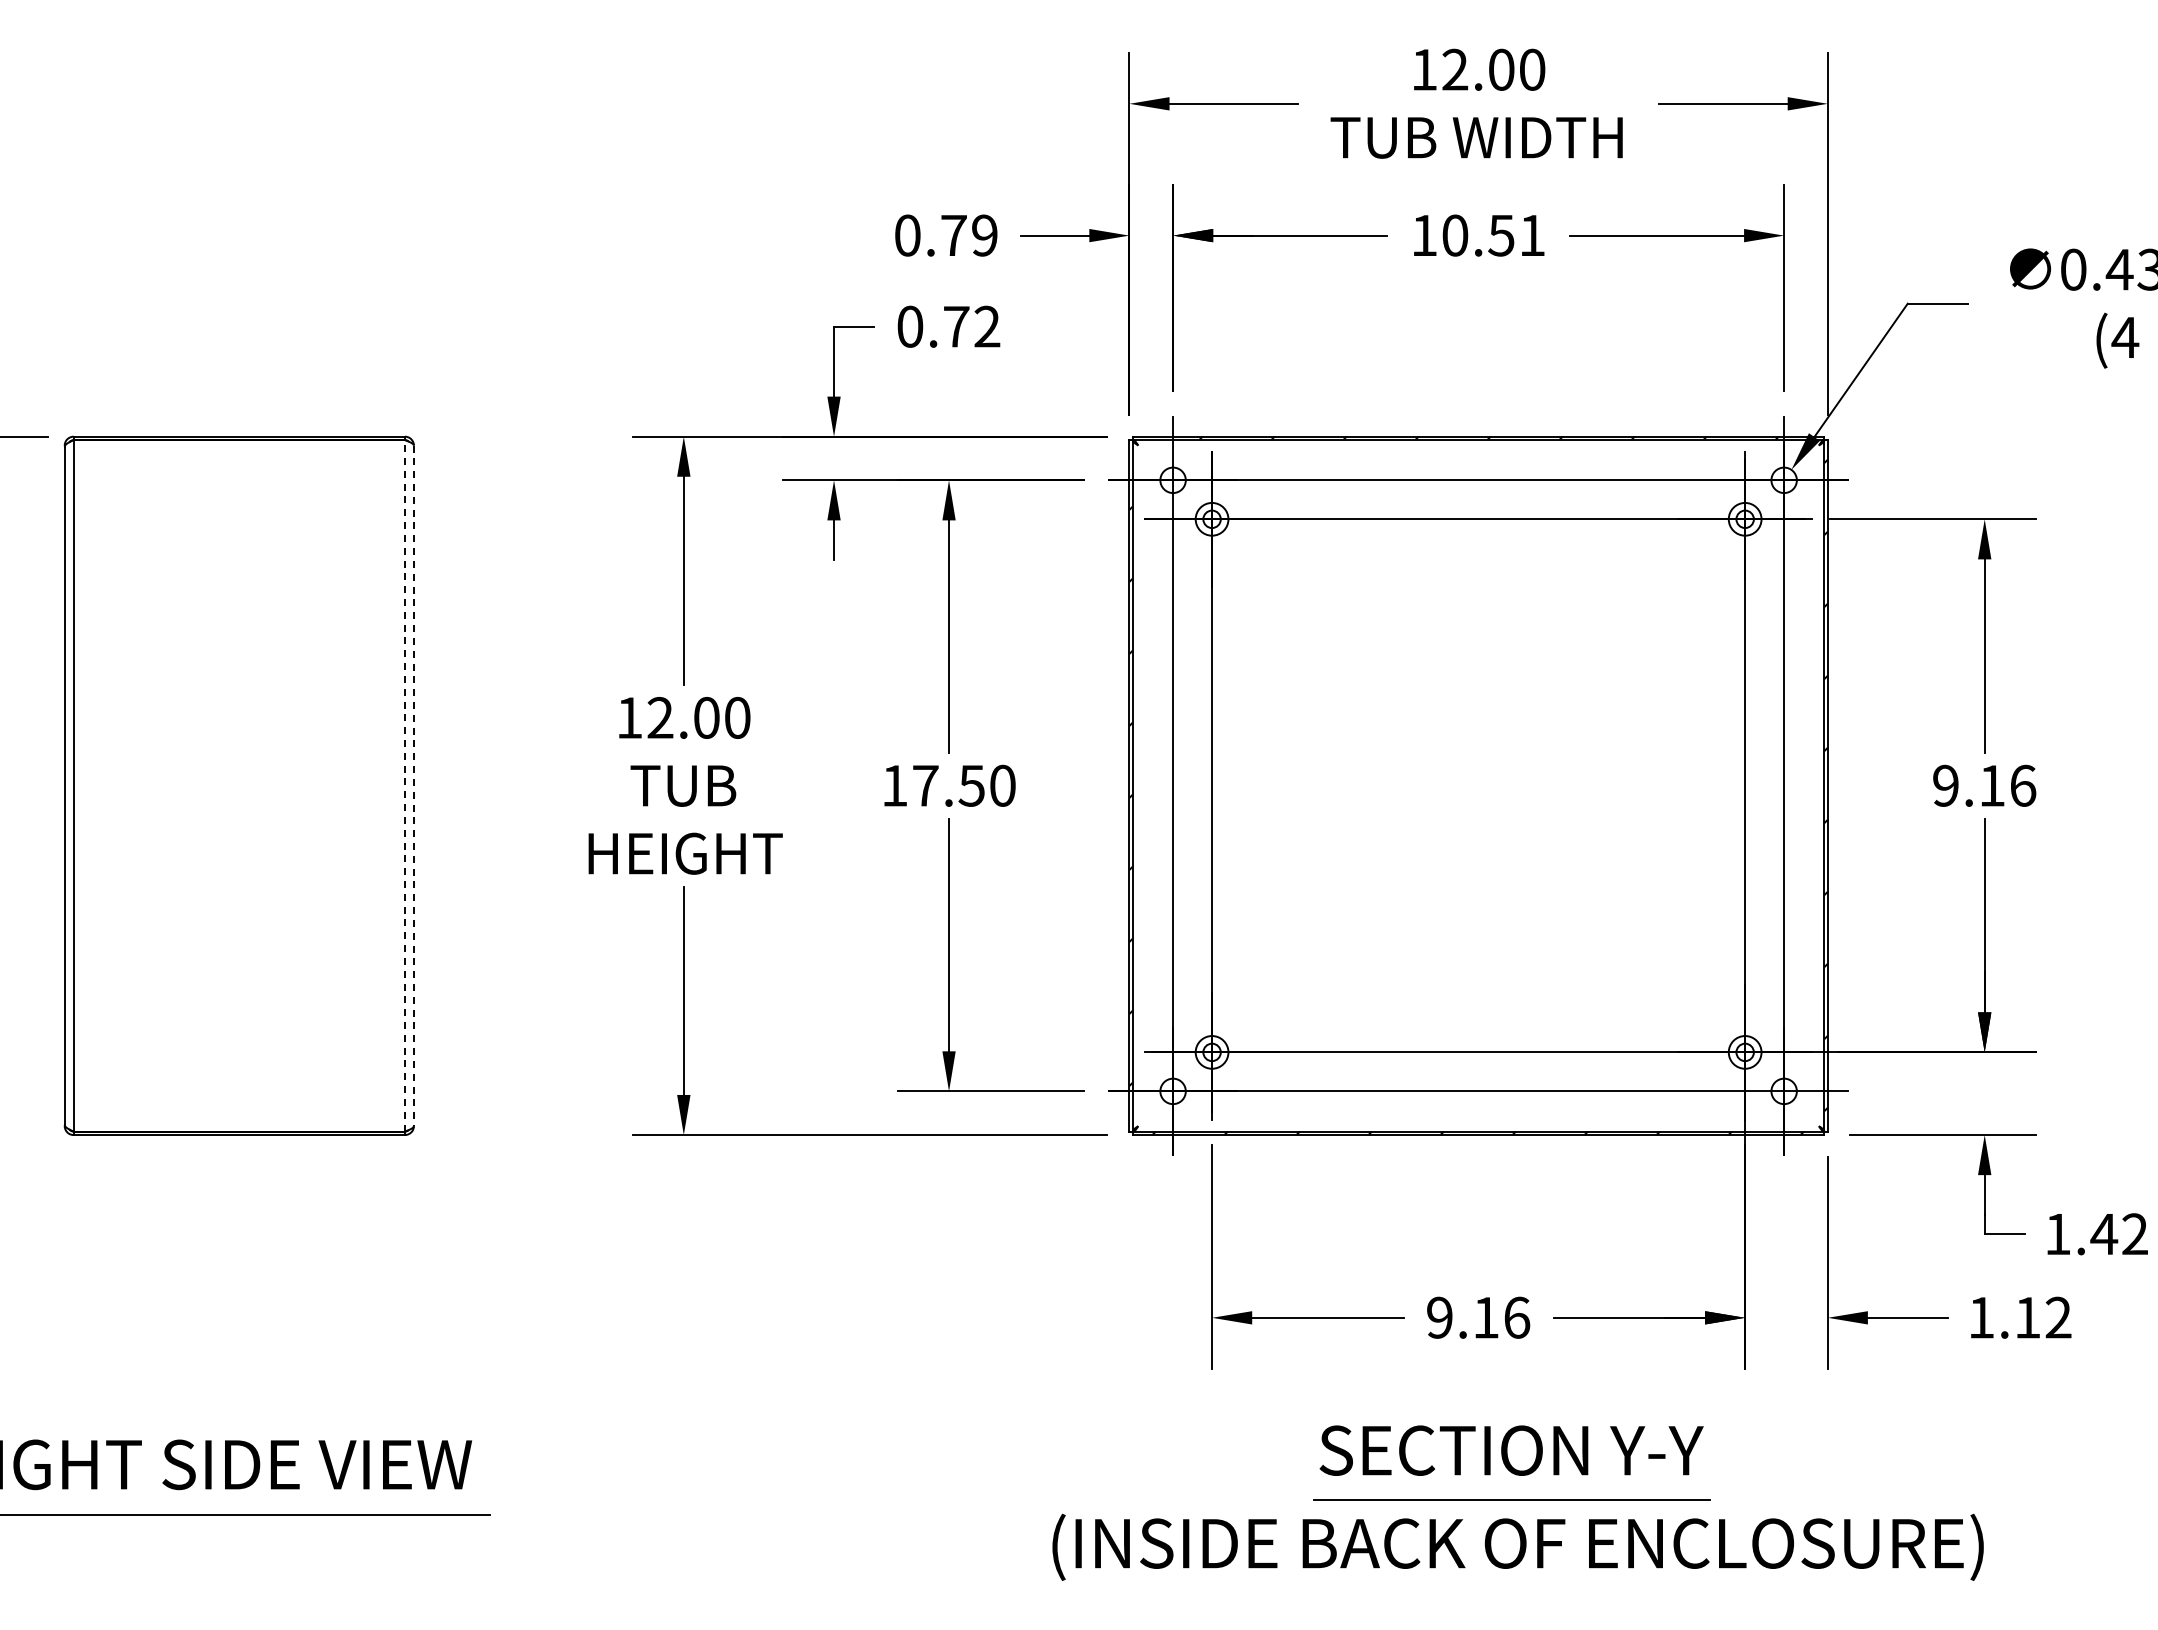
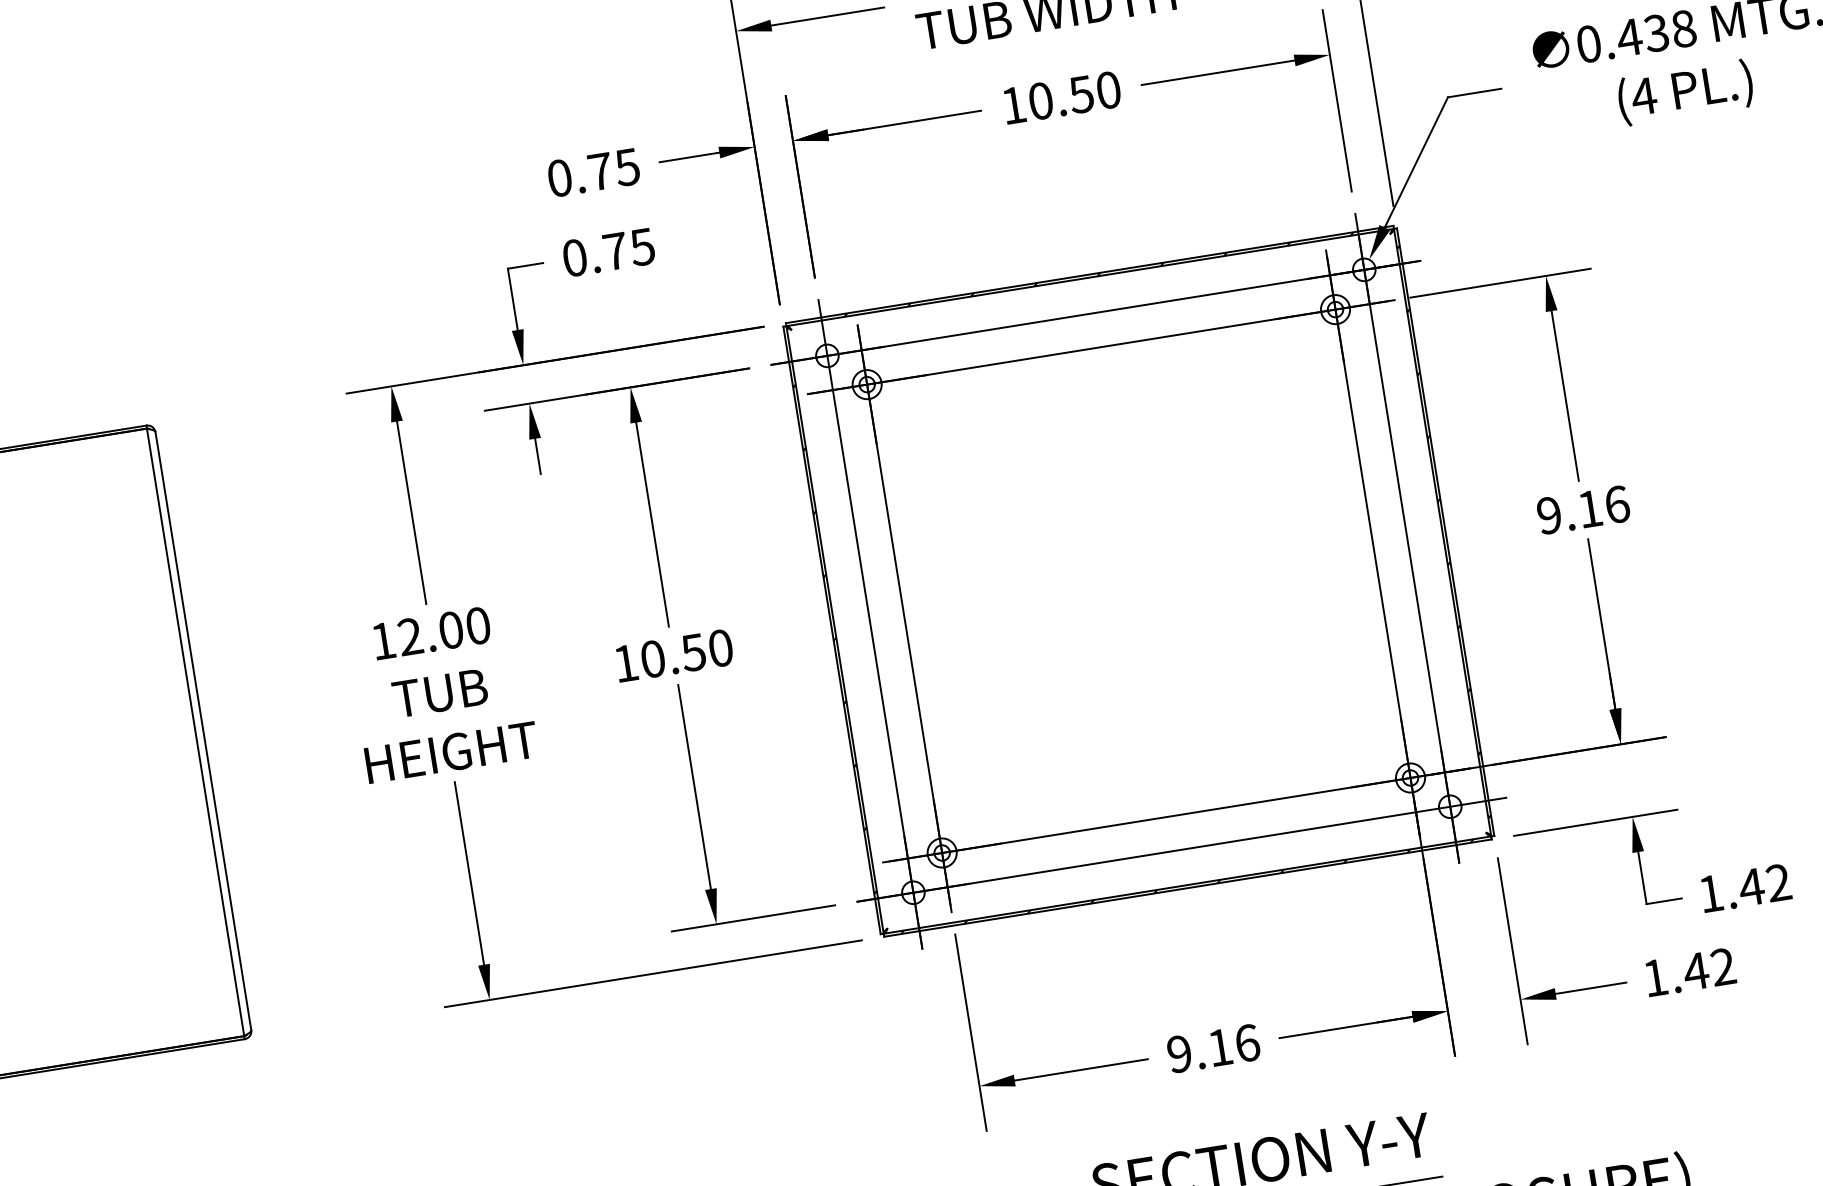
text: (984, 235) -> (627, 167), 0.79 -> 0.75
text: (1532, 235) -> (1108, 90), 10.51 -> 10.50
text: (986, 326) -> (641, 246), 0.72 -> 0.75
line: (405, 785) -> (195, 732), dashed -> solid
text: (925, 785) -> (652, 658), 17.50 -> 10.50
line: (413, 786) -> (203, 731), dashed -> solid
text: (2027, 1317) -> (1695, 971), 1.12 -> 1.42

